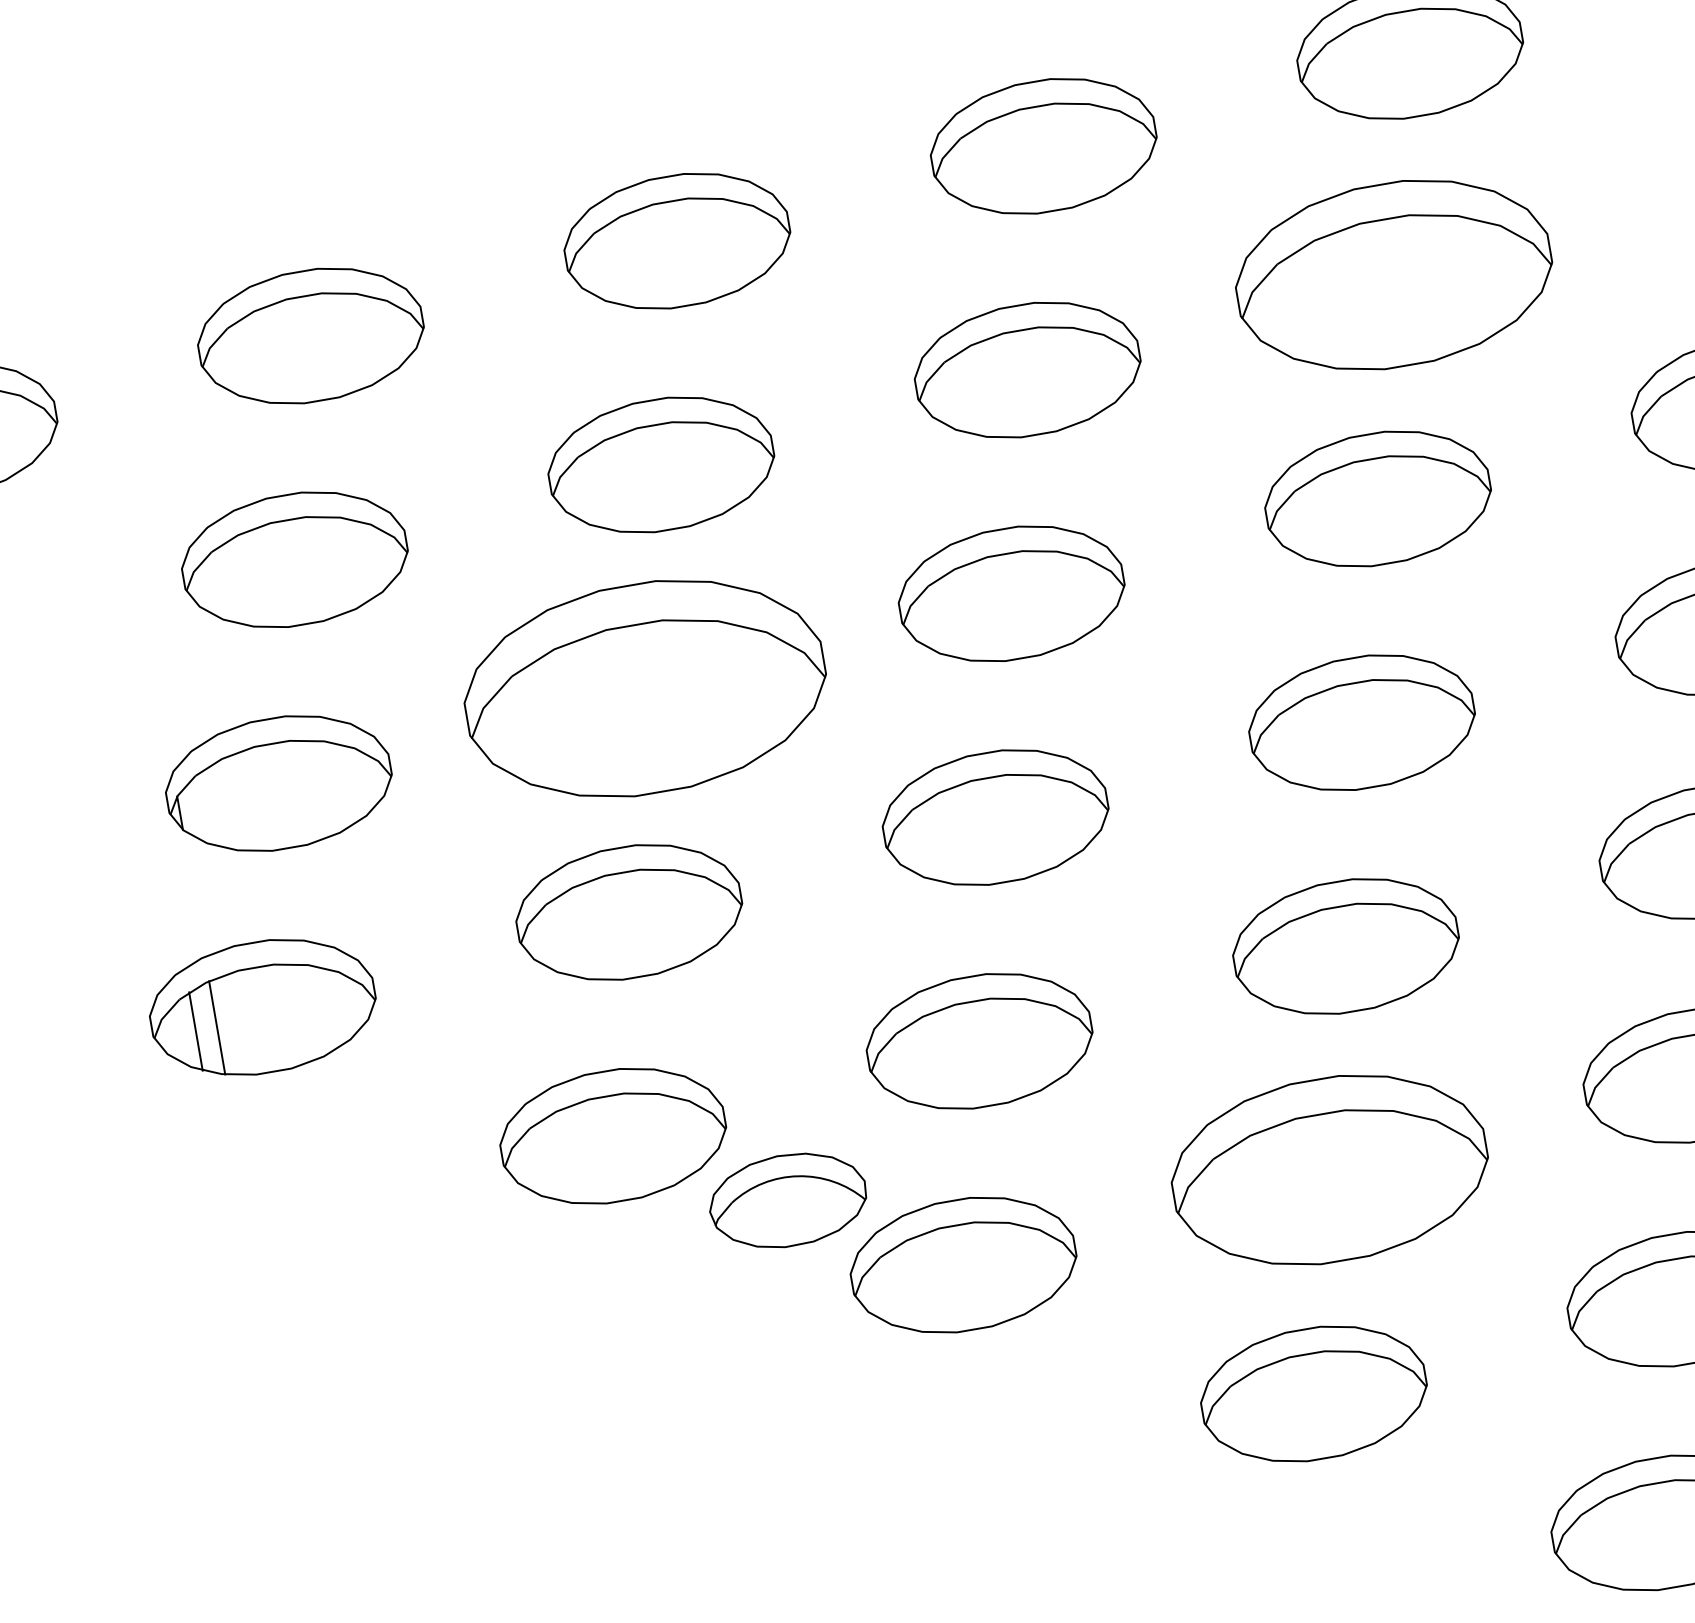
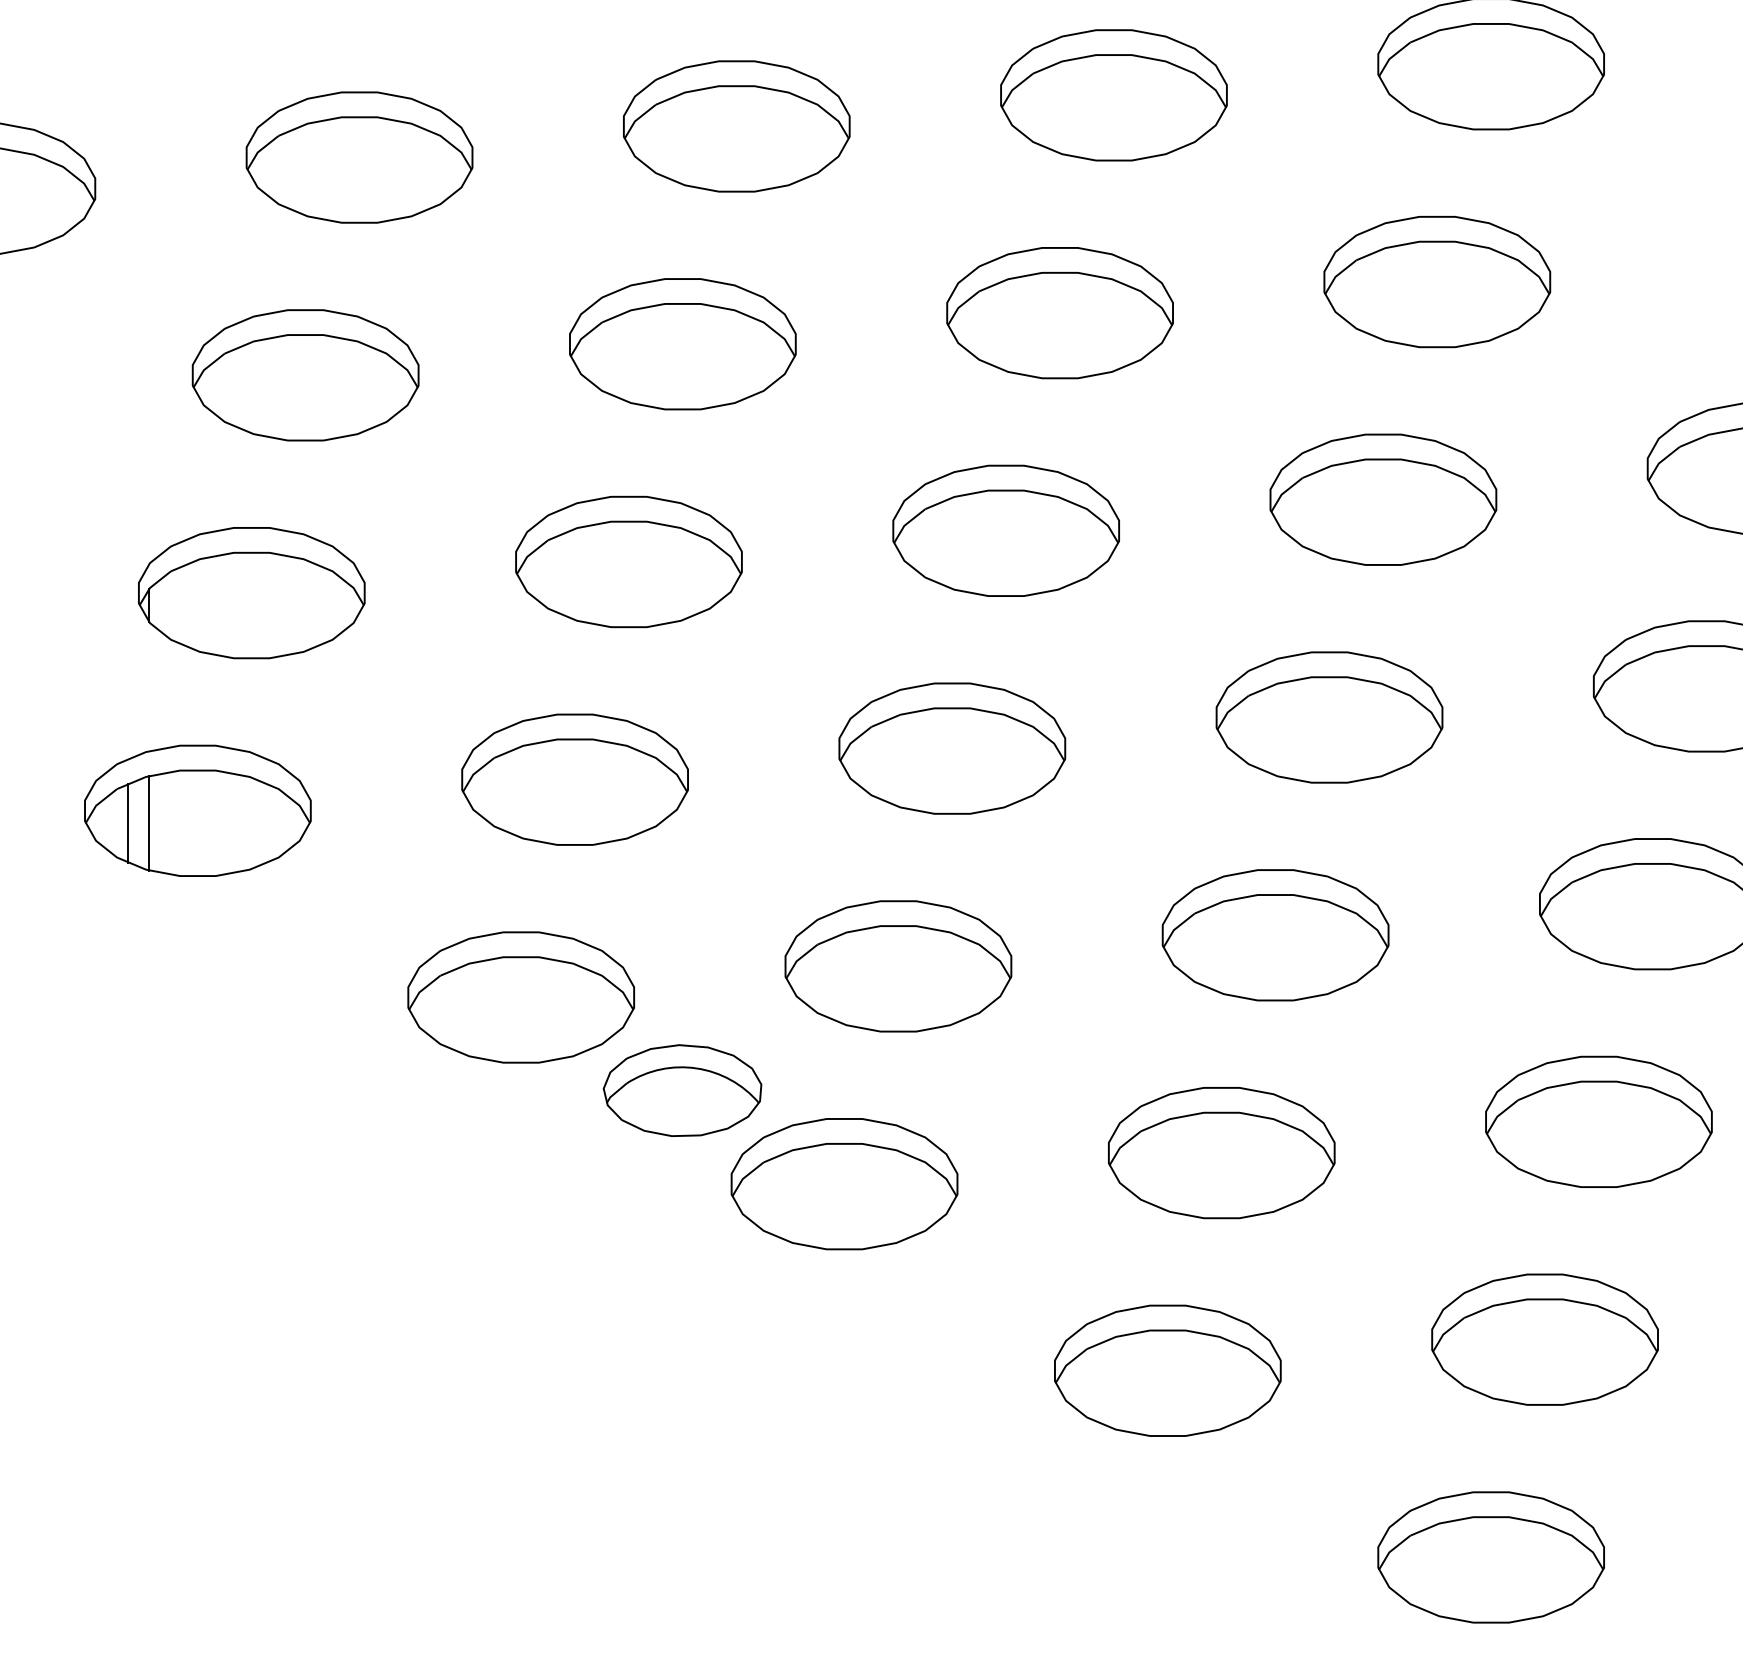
part: (1394, 275) -> (1437, 282), size x0.71
part: (644, 688) -> (628, 561), size x0.62
part: (1329, 1170) -> (1221, 1153), size x0.71

